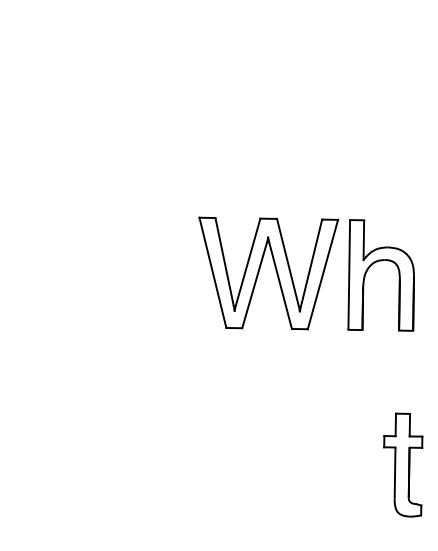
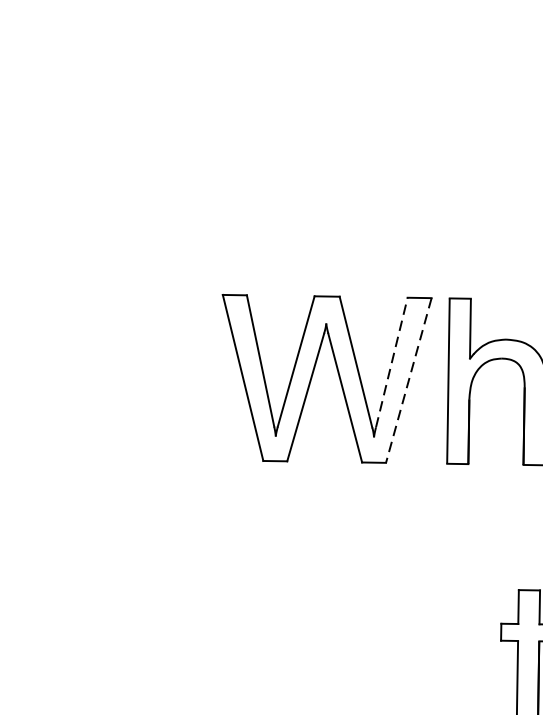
line: (311, 262) -> (391, 362), solid -> dashed
line: (322, 274) -> (408, 380), solid -> dashed

